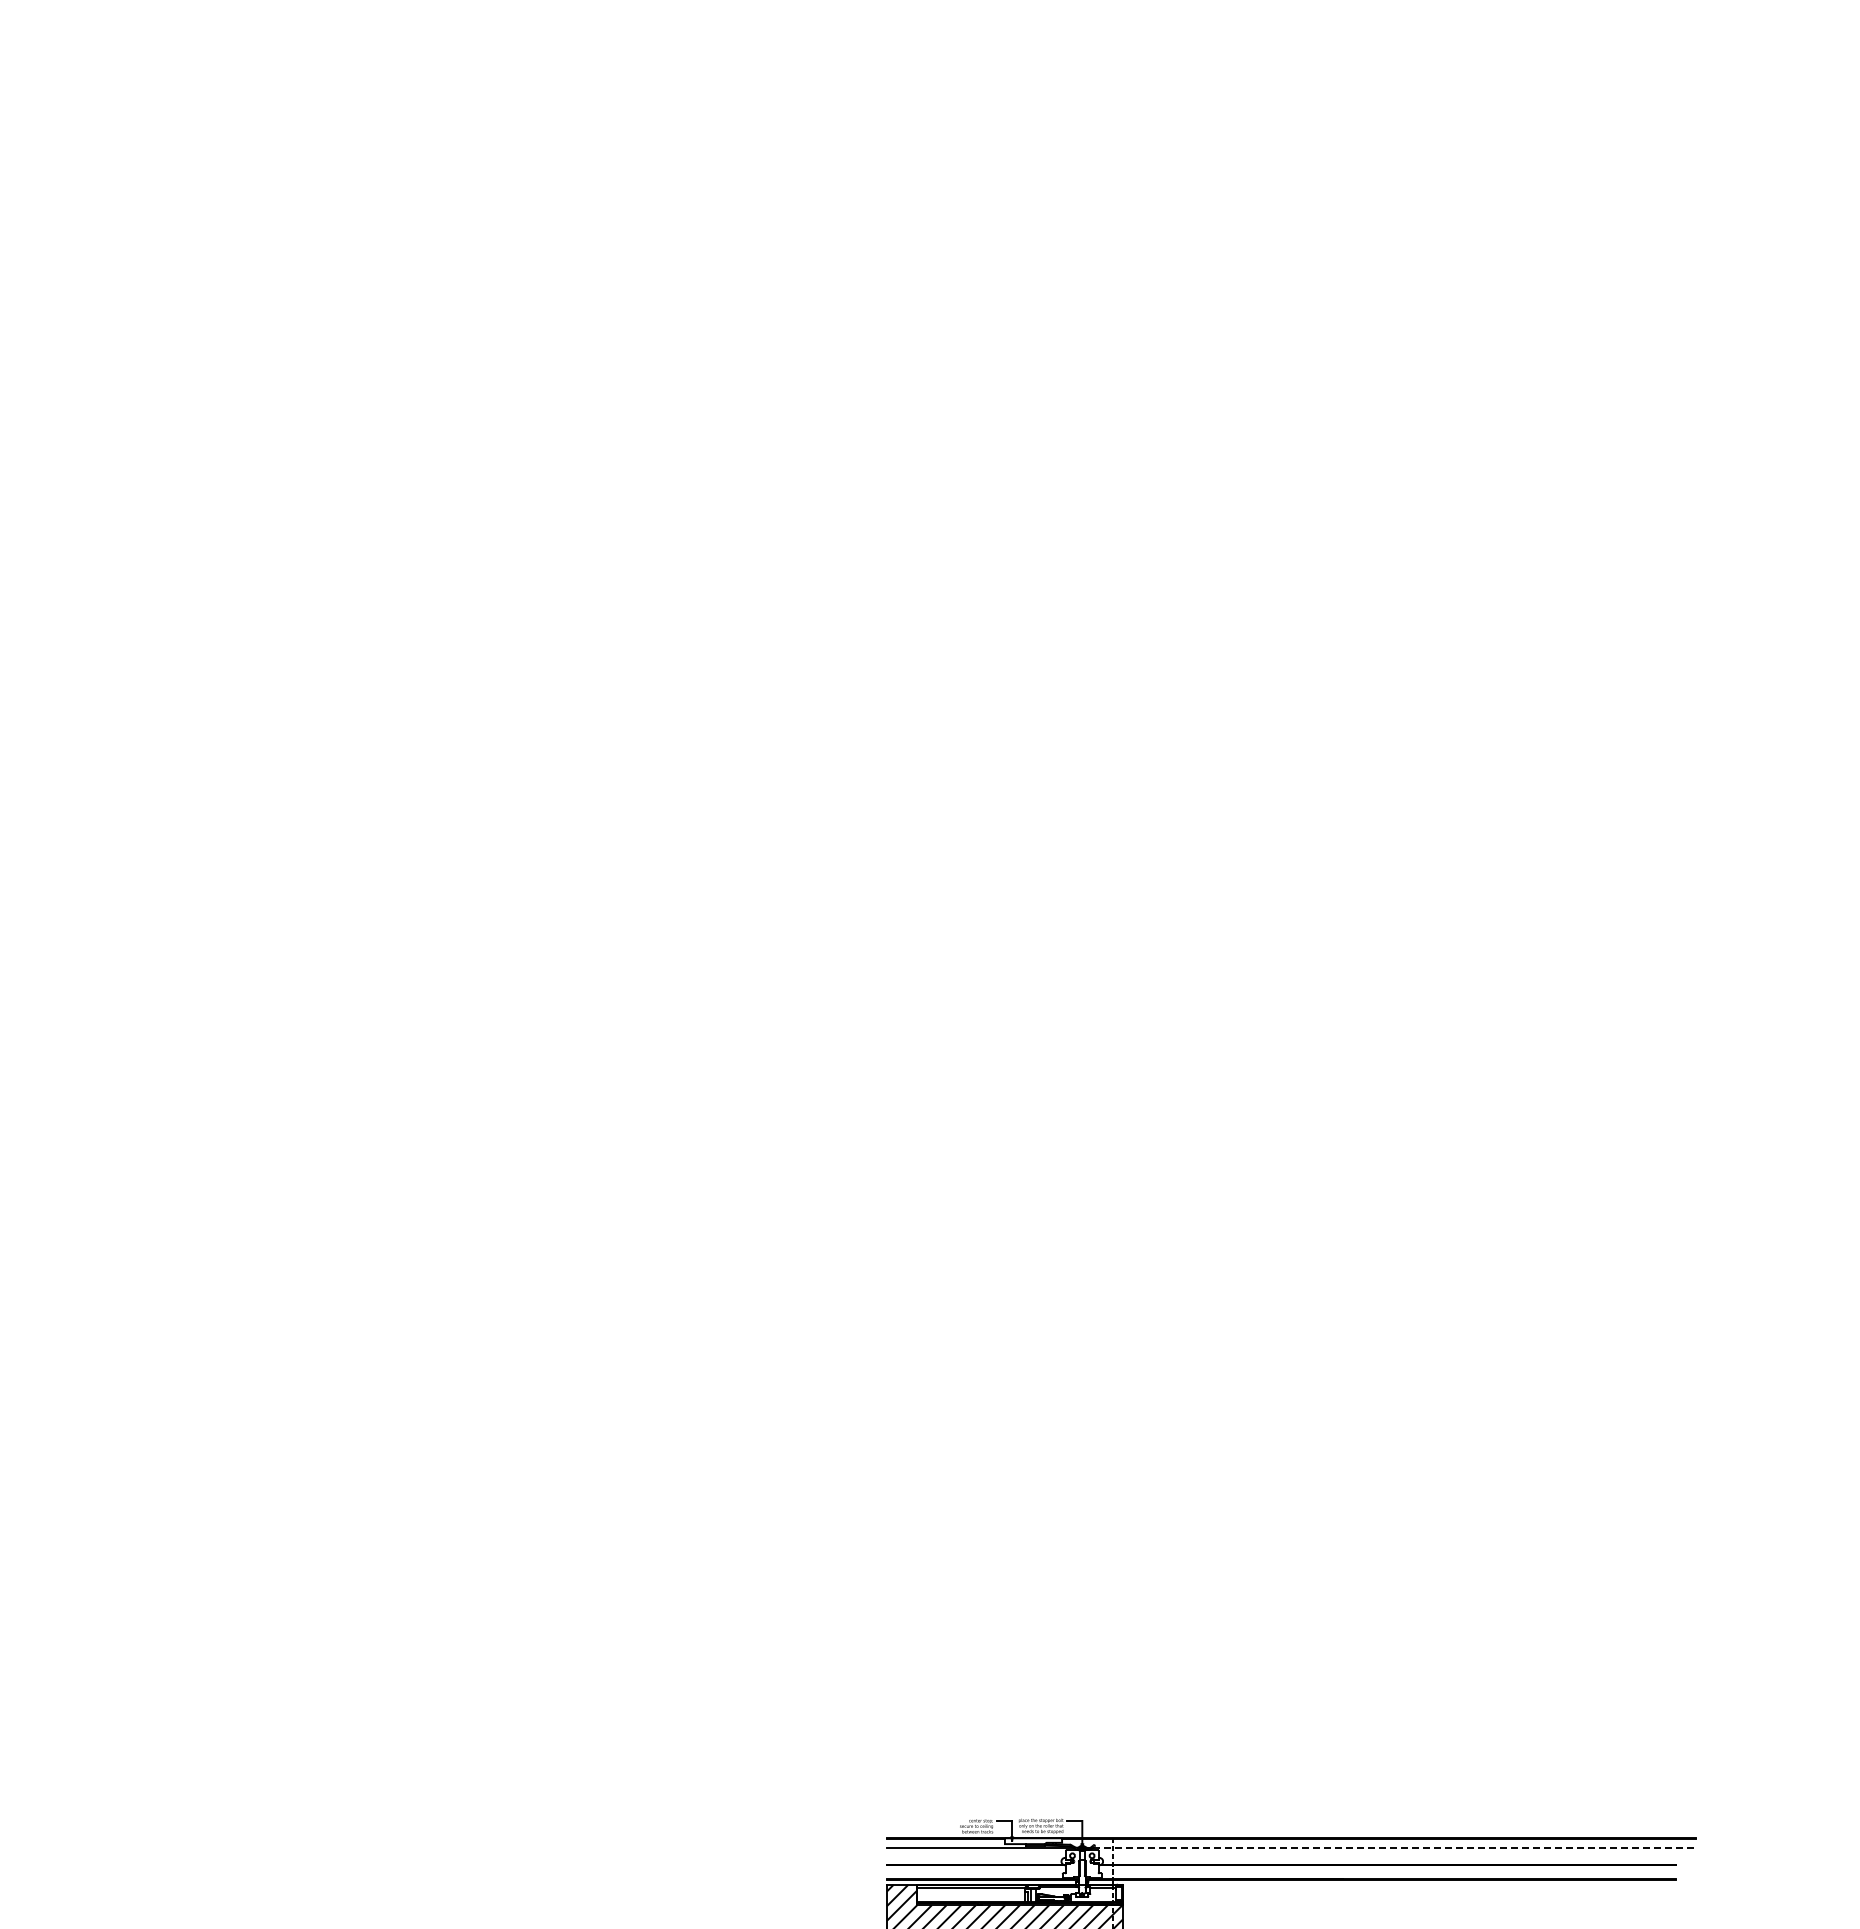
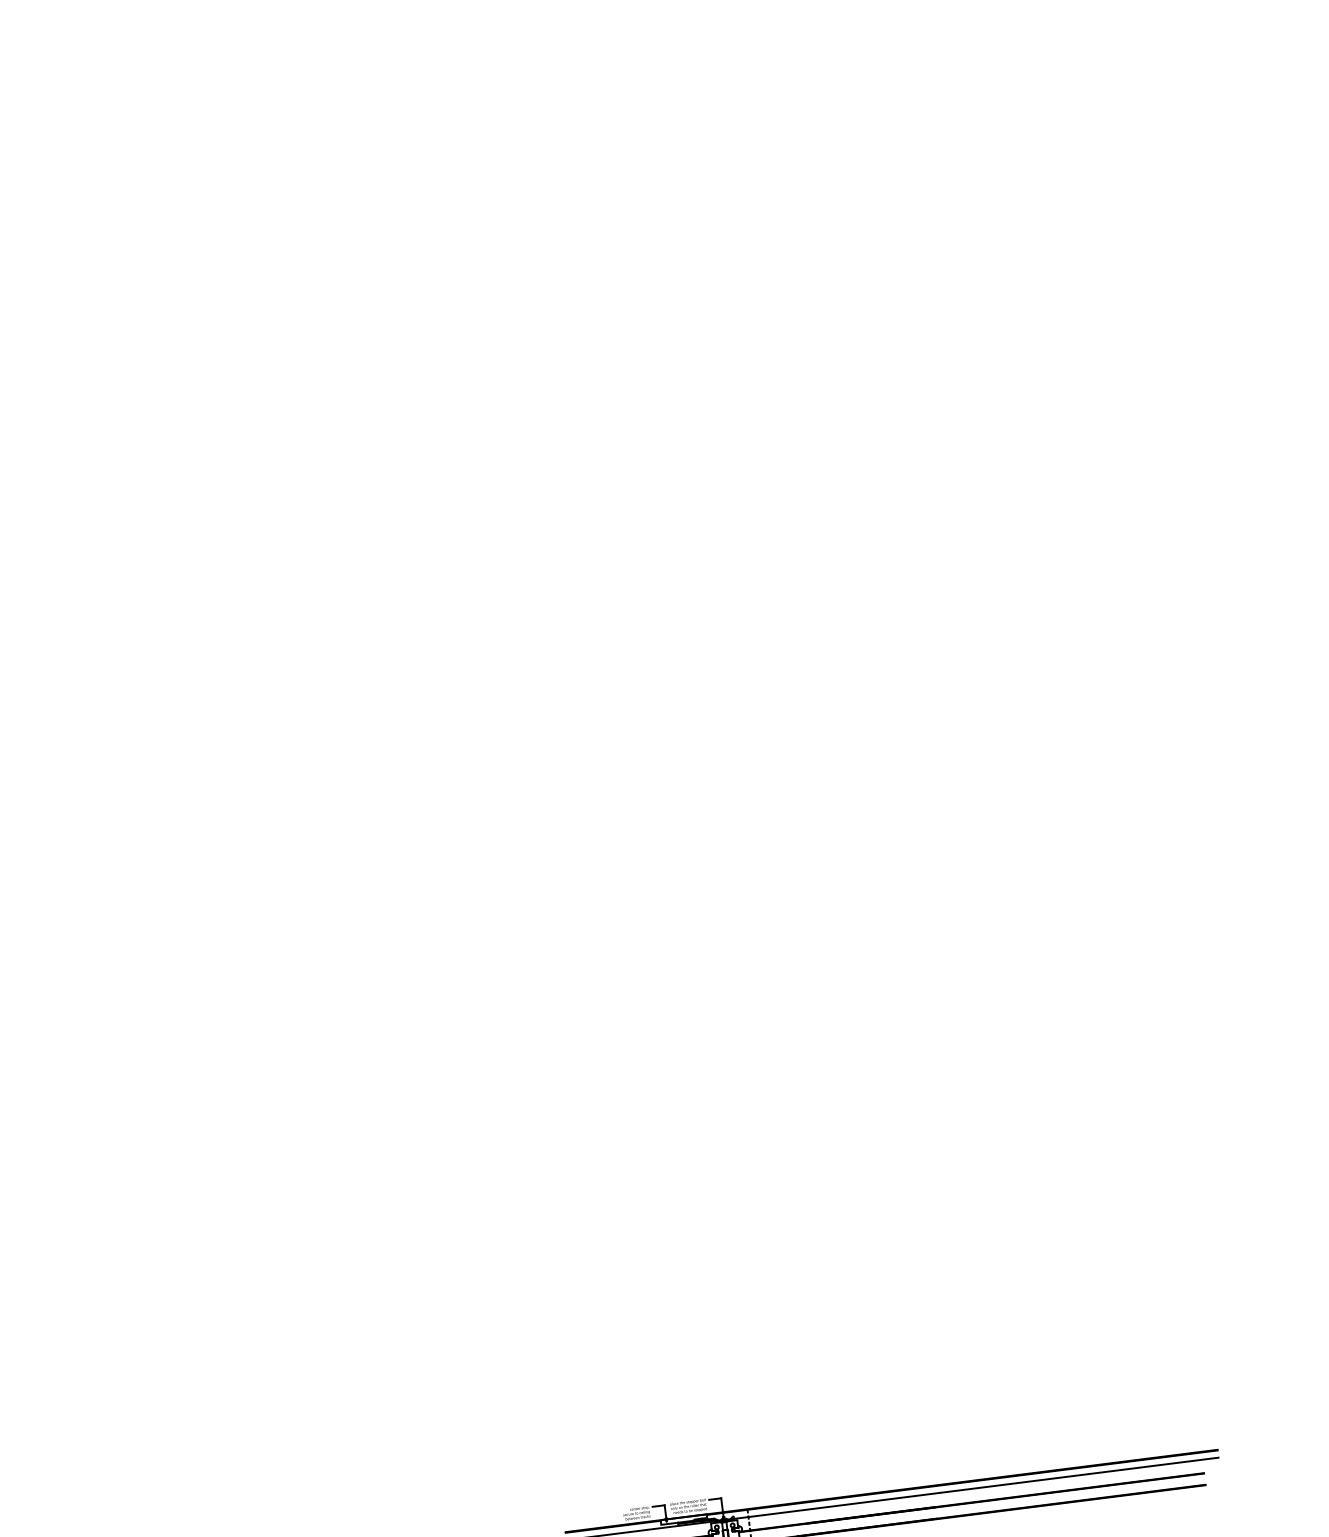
line: (1394, 1848) -> (975, 1488), dashed -> solid

